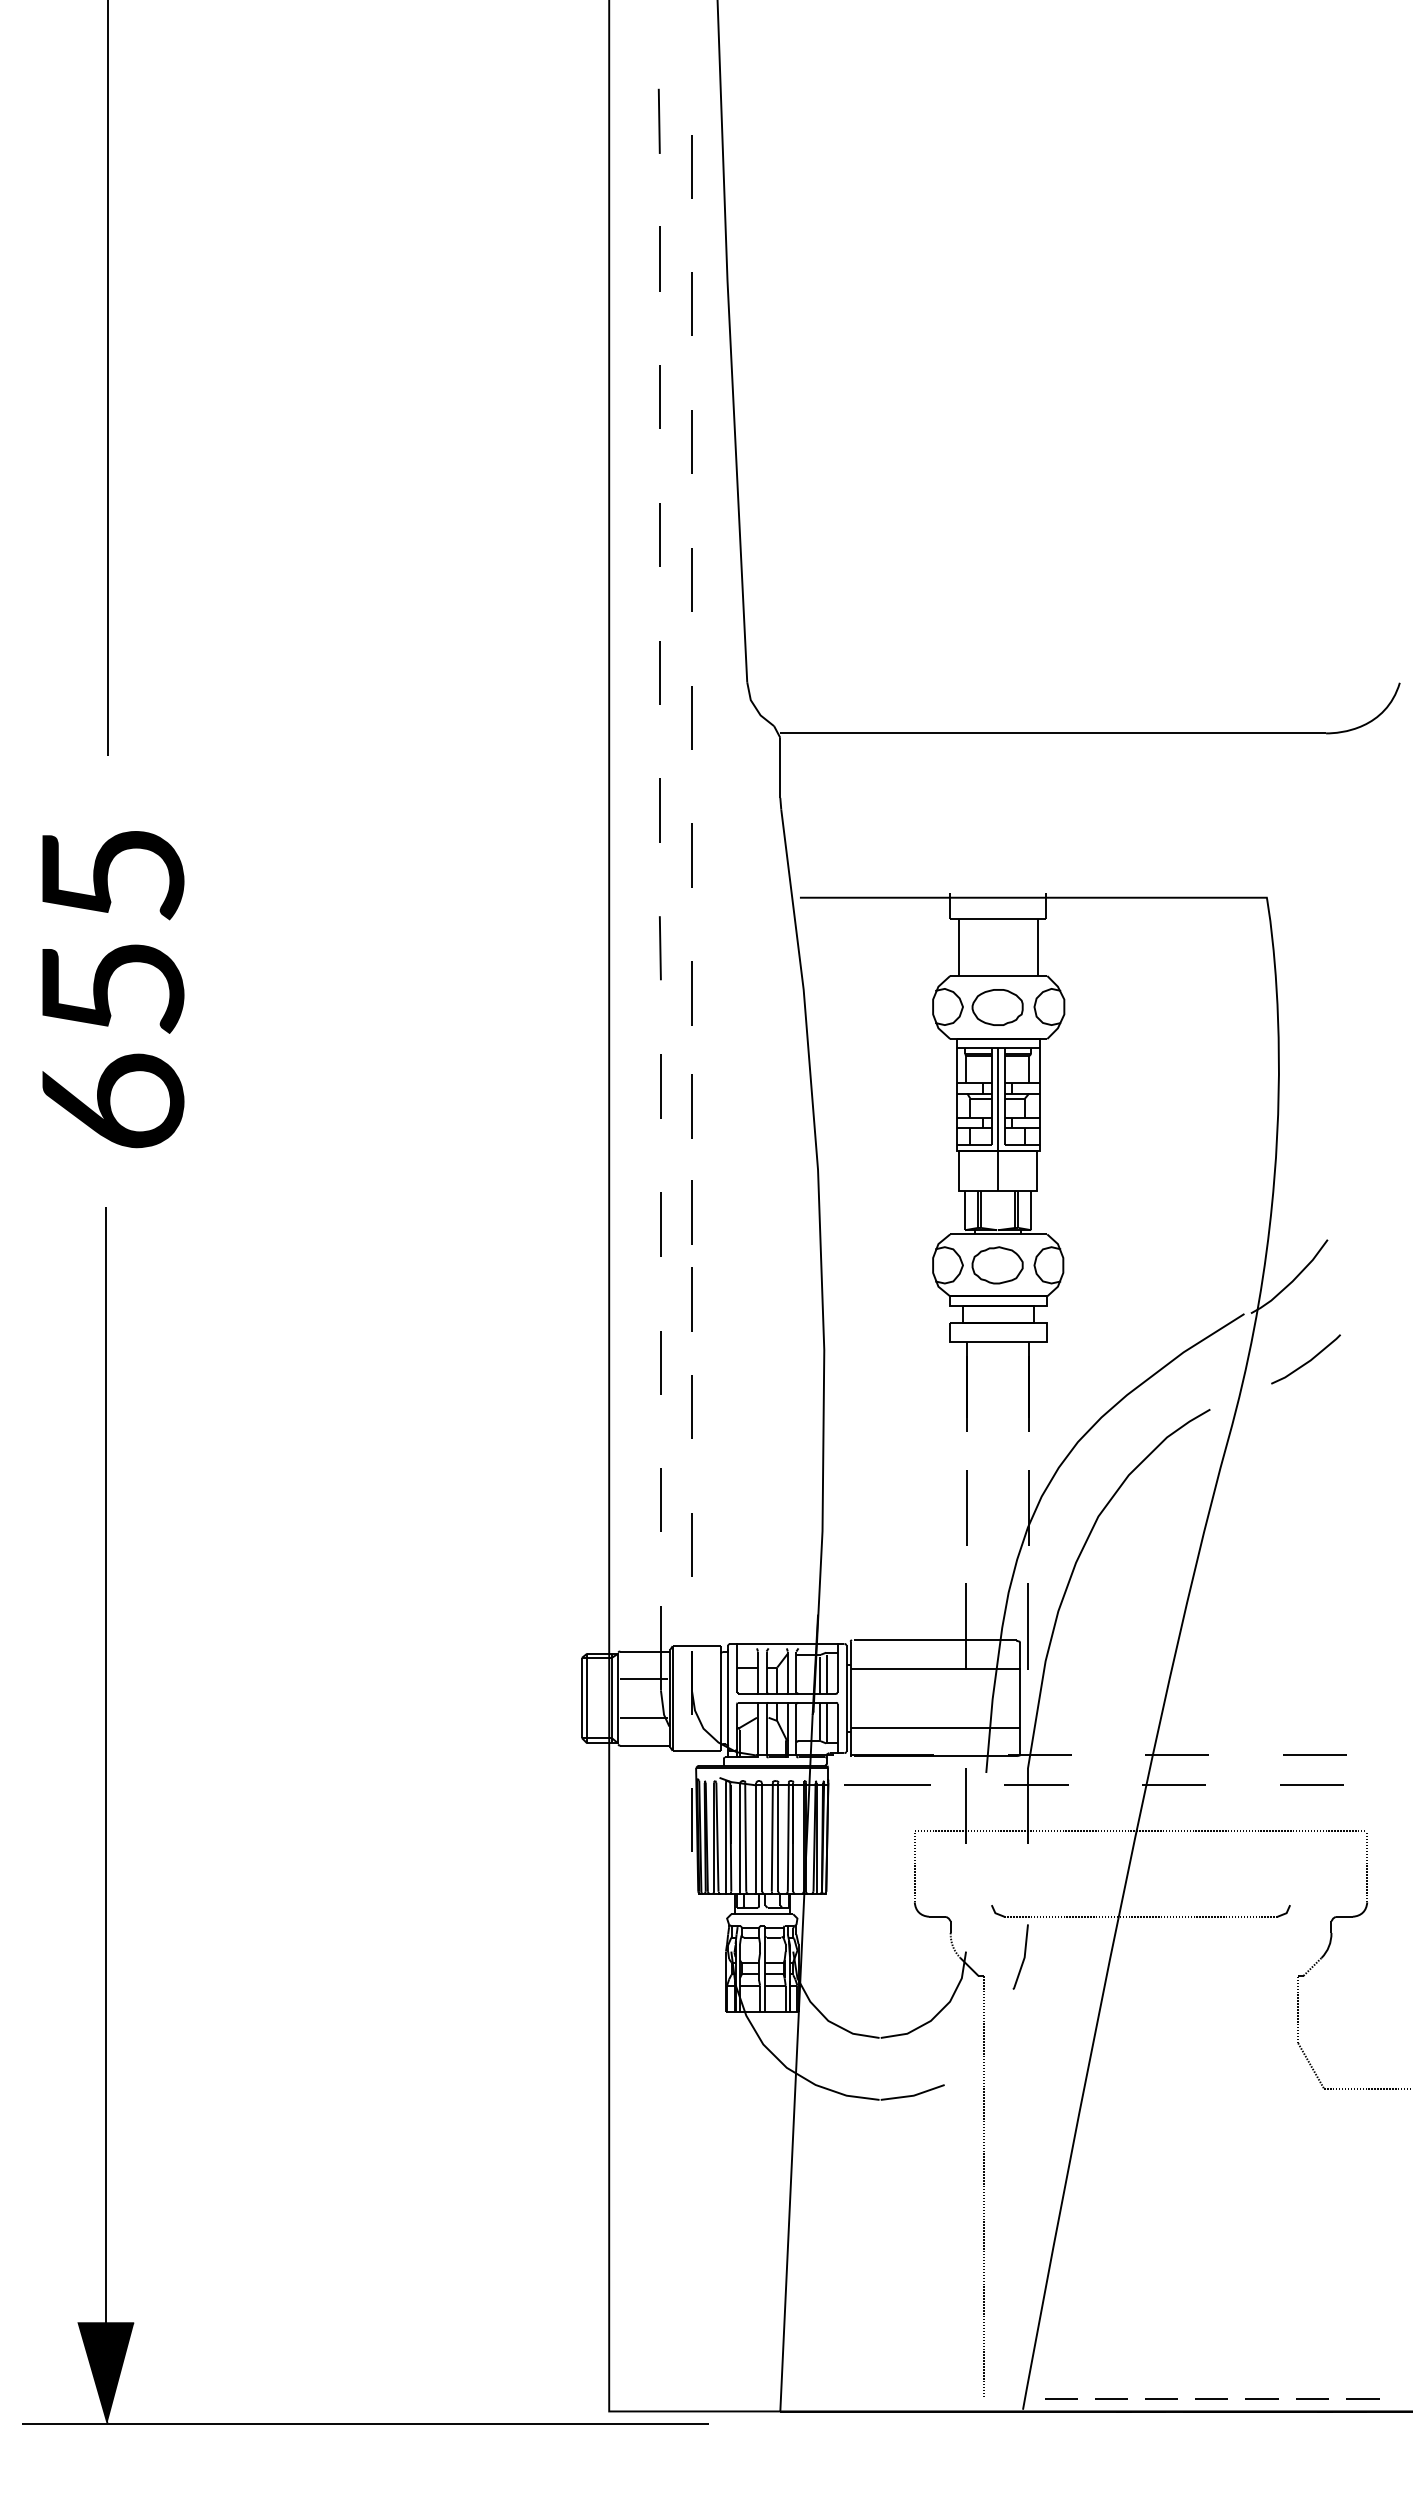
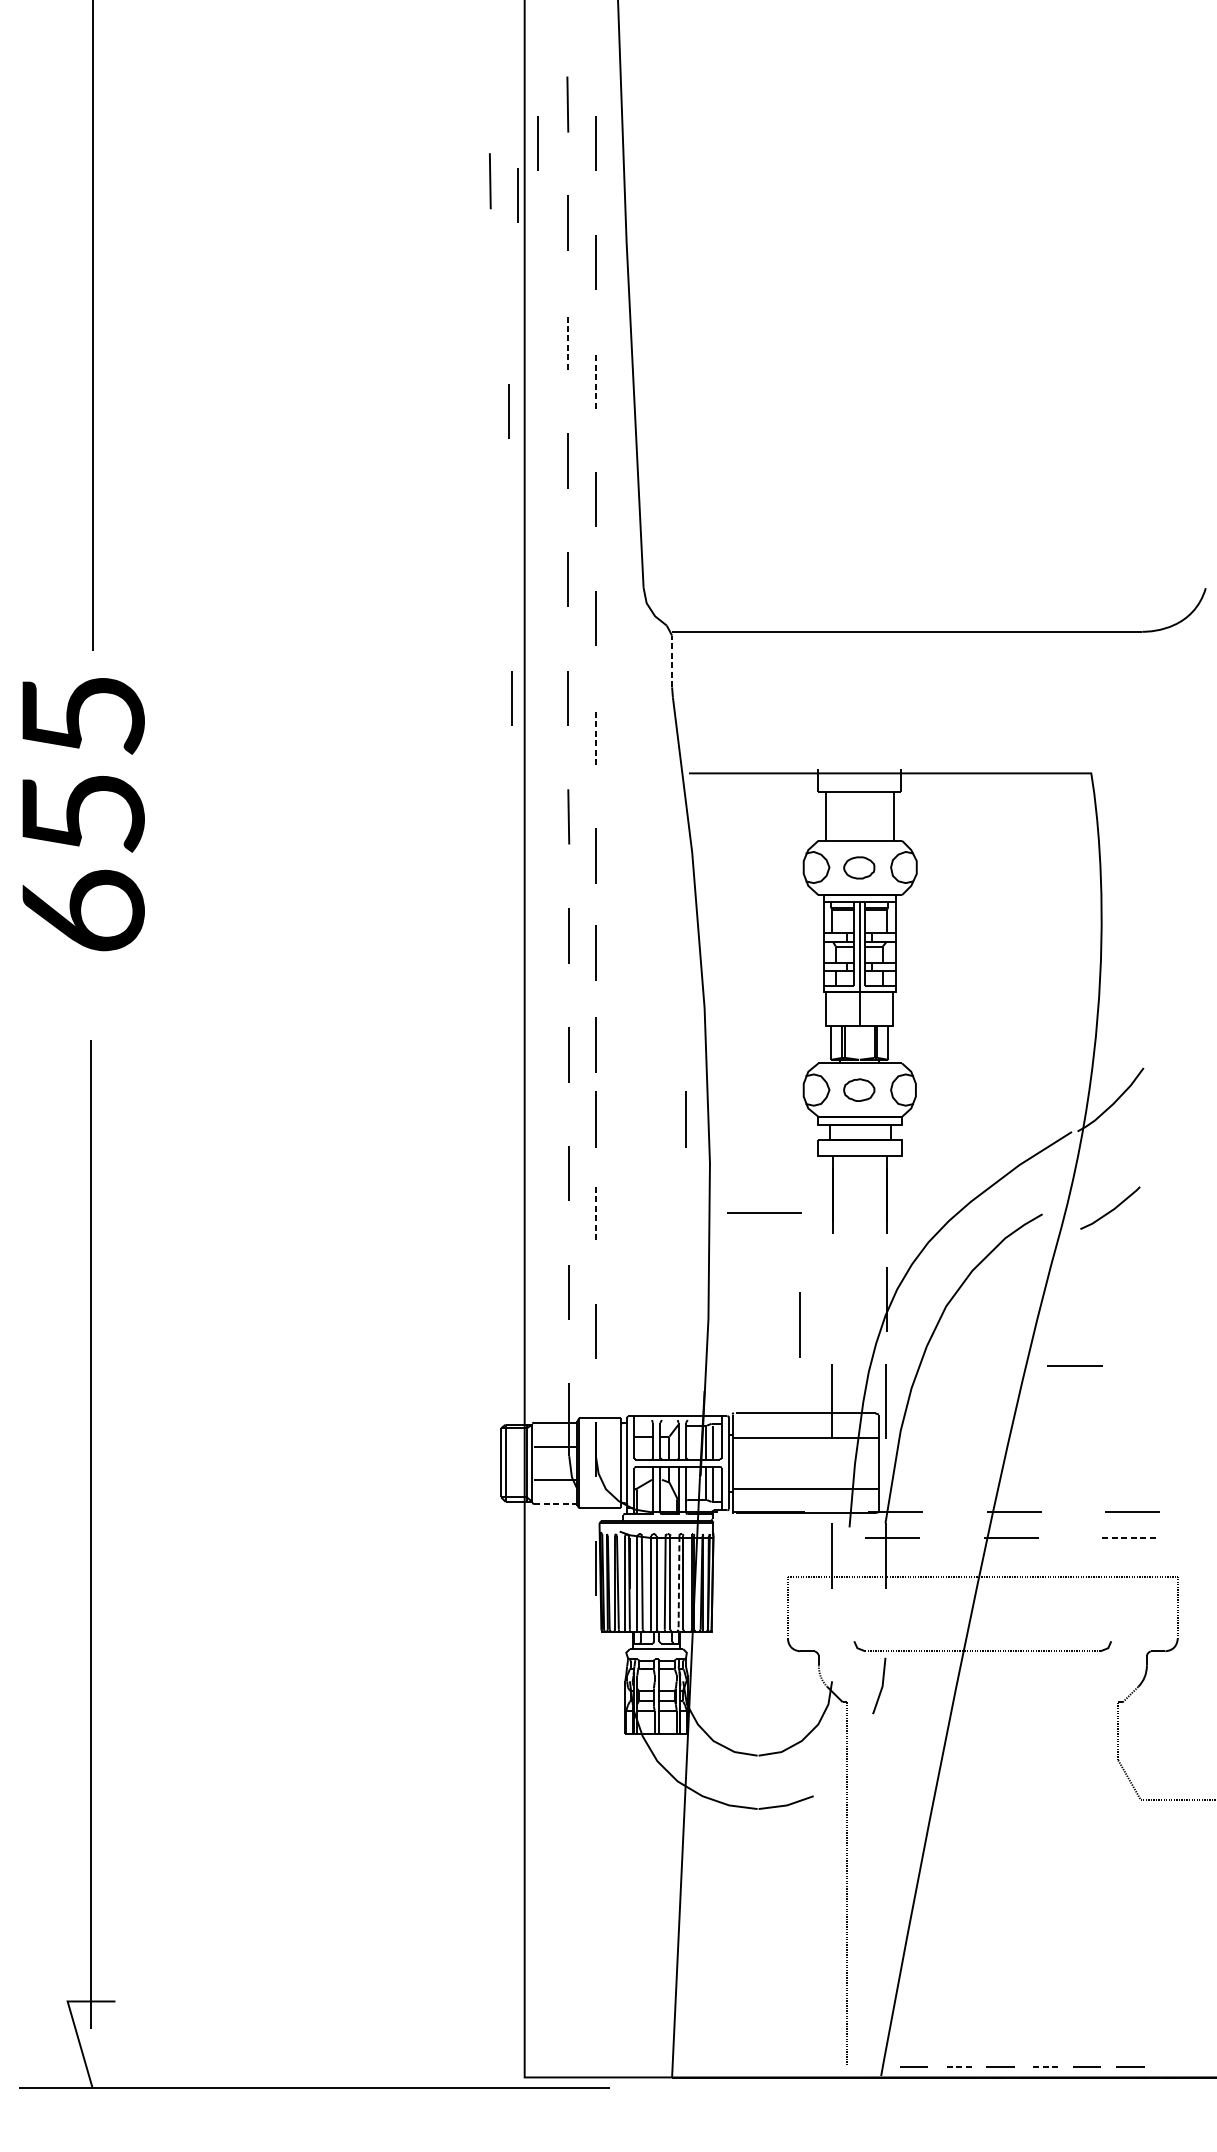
line: (624, 166) -> (537, 143), added
line: (568, 209) -> (489, 180), added
line: (600, 226) -> (517, 195), added
line: (659, 396) -> (568, 341), solid -> dashed
line: (691, 441) -> (595, 380), solid -> dashed
line: (590, 477) -> (508, 411), added
line: (780, 767) -> (672, 661), solid -> dashed
line: (594, 810) -> (512, 698), added
line: (691, 855) -> (595, 736), solid -> dashed
text: (113, 989) -> (83, 814), moved
part: (997, 1007) -> (859, 867), size x0.7
part: (997, 1265) -> (859, 1090), size x0.7
line: (796, 1299) -> (686, 1119), added
line: (1307, 1361) -> (1111, 1209), moved
line: (691, 1406) -> (595, 1211), solid -> dashed
line: (966, 1507) -> (799, 1324), moved
line: (1247, 1584) -> (1074, 1365), added
line: (645, 1745) -> (555, 1503), solid -> dashed
line: (887, 1784) -> (764, 1212), moved
line: (1312, 1785) -> (1130, 1538), solid -> dashed
line: (788, 1837) -> (679, 1582), solid -> dashed
fill: (106, 2373) -> (91, 2044), removed
line: (1362, 2398) -> (1173, 2066), removed
line: (1111, 2399) -> (957, 2067), solid -> dashed
line: (1211, 2399) -> (1043, 2067), solid -> dashed

